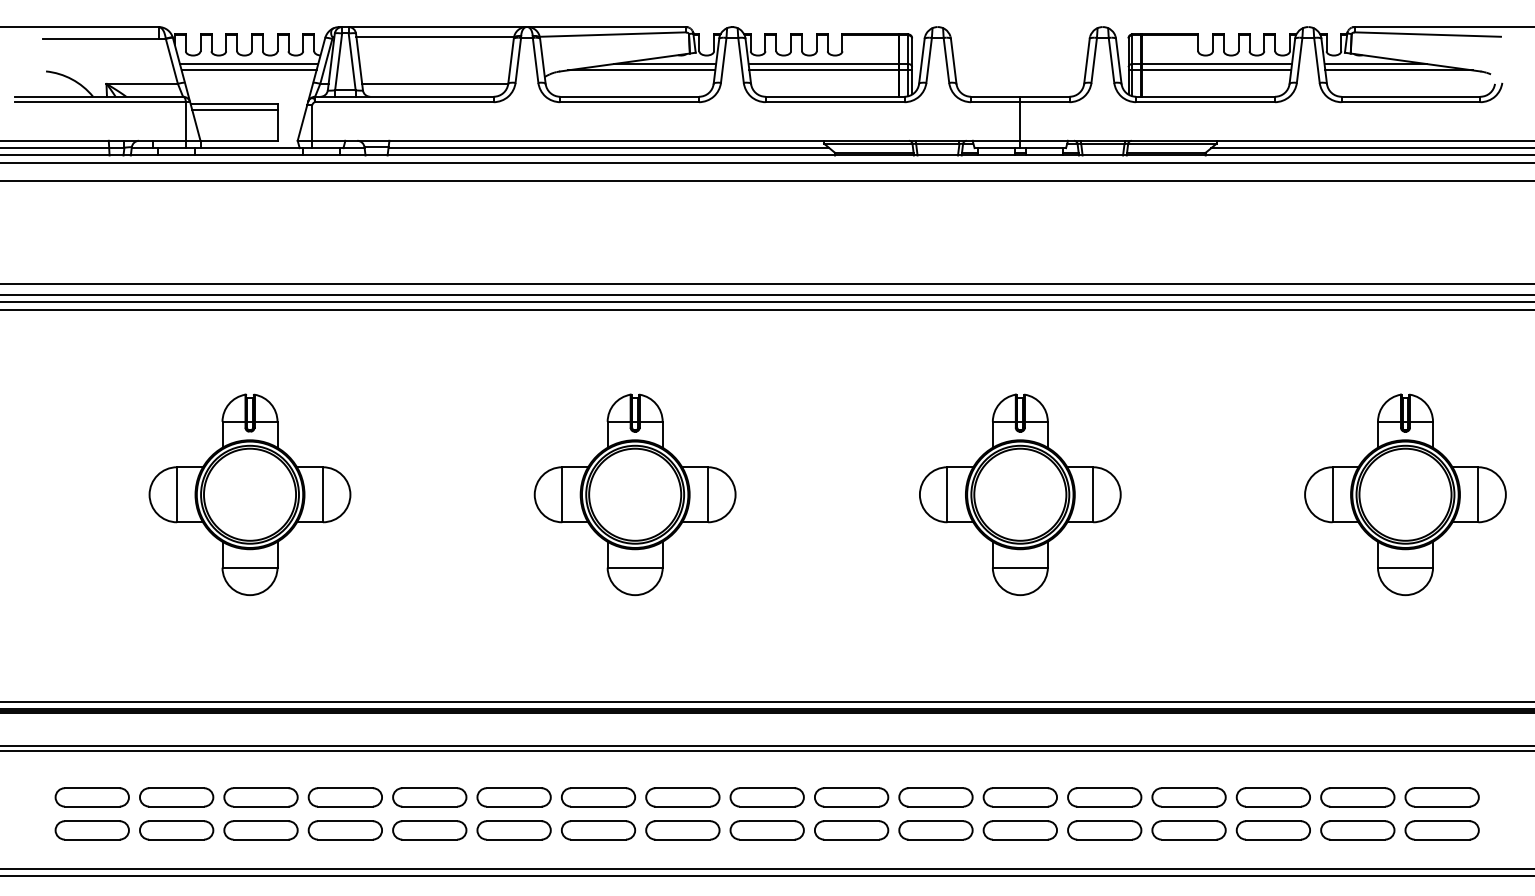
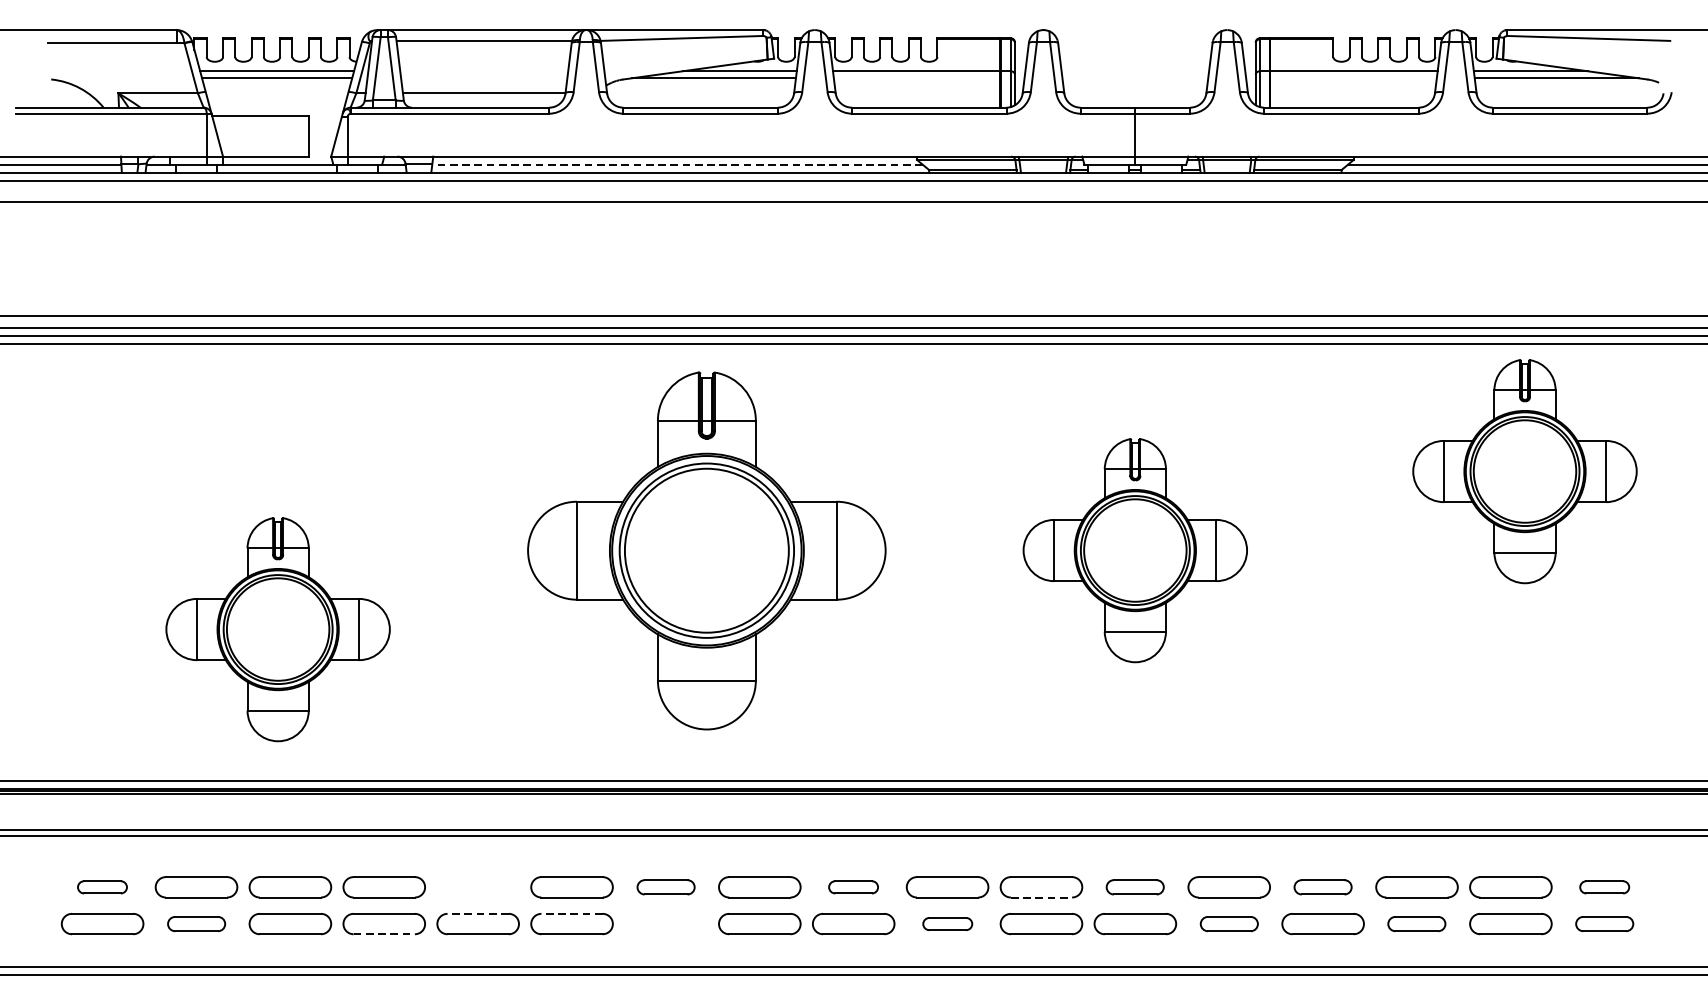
line: (830, 70) -> (924, 78), removed
line: (1209, 70) -> (1345, 78), removed
line: (234, 109) -> (260, 121), removed
line: (608, 148) -> (677, 165), solid -> dashed
part: (249, 494) -> (277, 629), moved
part: (634, 494) -> (705, 550), size x1.6
part: (1405, 494) -> (1525, 471), moved
part: (91, 797) -> (101, 887), size x0.6
part: (429, 797) -> (477, 887), removed
part: (598, 797) -> (665, 887), size x0.7
part: (766, 797) -> (852, 887), size x0.6
part: (1019, 797) -> (1134, 887), size x0.7
part: (1188, 797) -> (1322, 887), size x0.7
part: (1441, 797) -> (1604, 887), size x0.6
line: (935, 806) -> (1040, 897), solid -> dashed
line: (429, 821) -> (477, 914), solid -> dashed
line: (514, 821) -> (572, 914), solid -> dashed
part: (176, 830) -> (196, 924), size x0.7
part: (598, 830) -> (665, 924), removed
part: (851, 830) -> (947, 924), size x0.6
part: (1104, 830) -> (1229, 924), size x0.7
part: (1272, 830) -> (1415, 924), size x0.7
part: (1441, 830) -> (1604, 924), size x0.7
line: (345, 839) -> (384, 934), solid -> dashed

